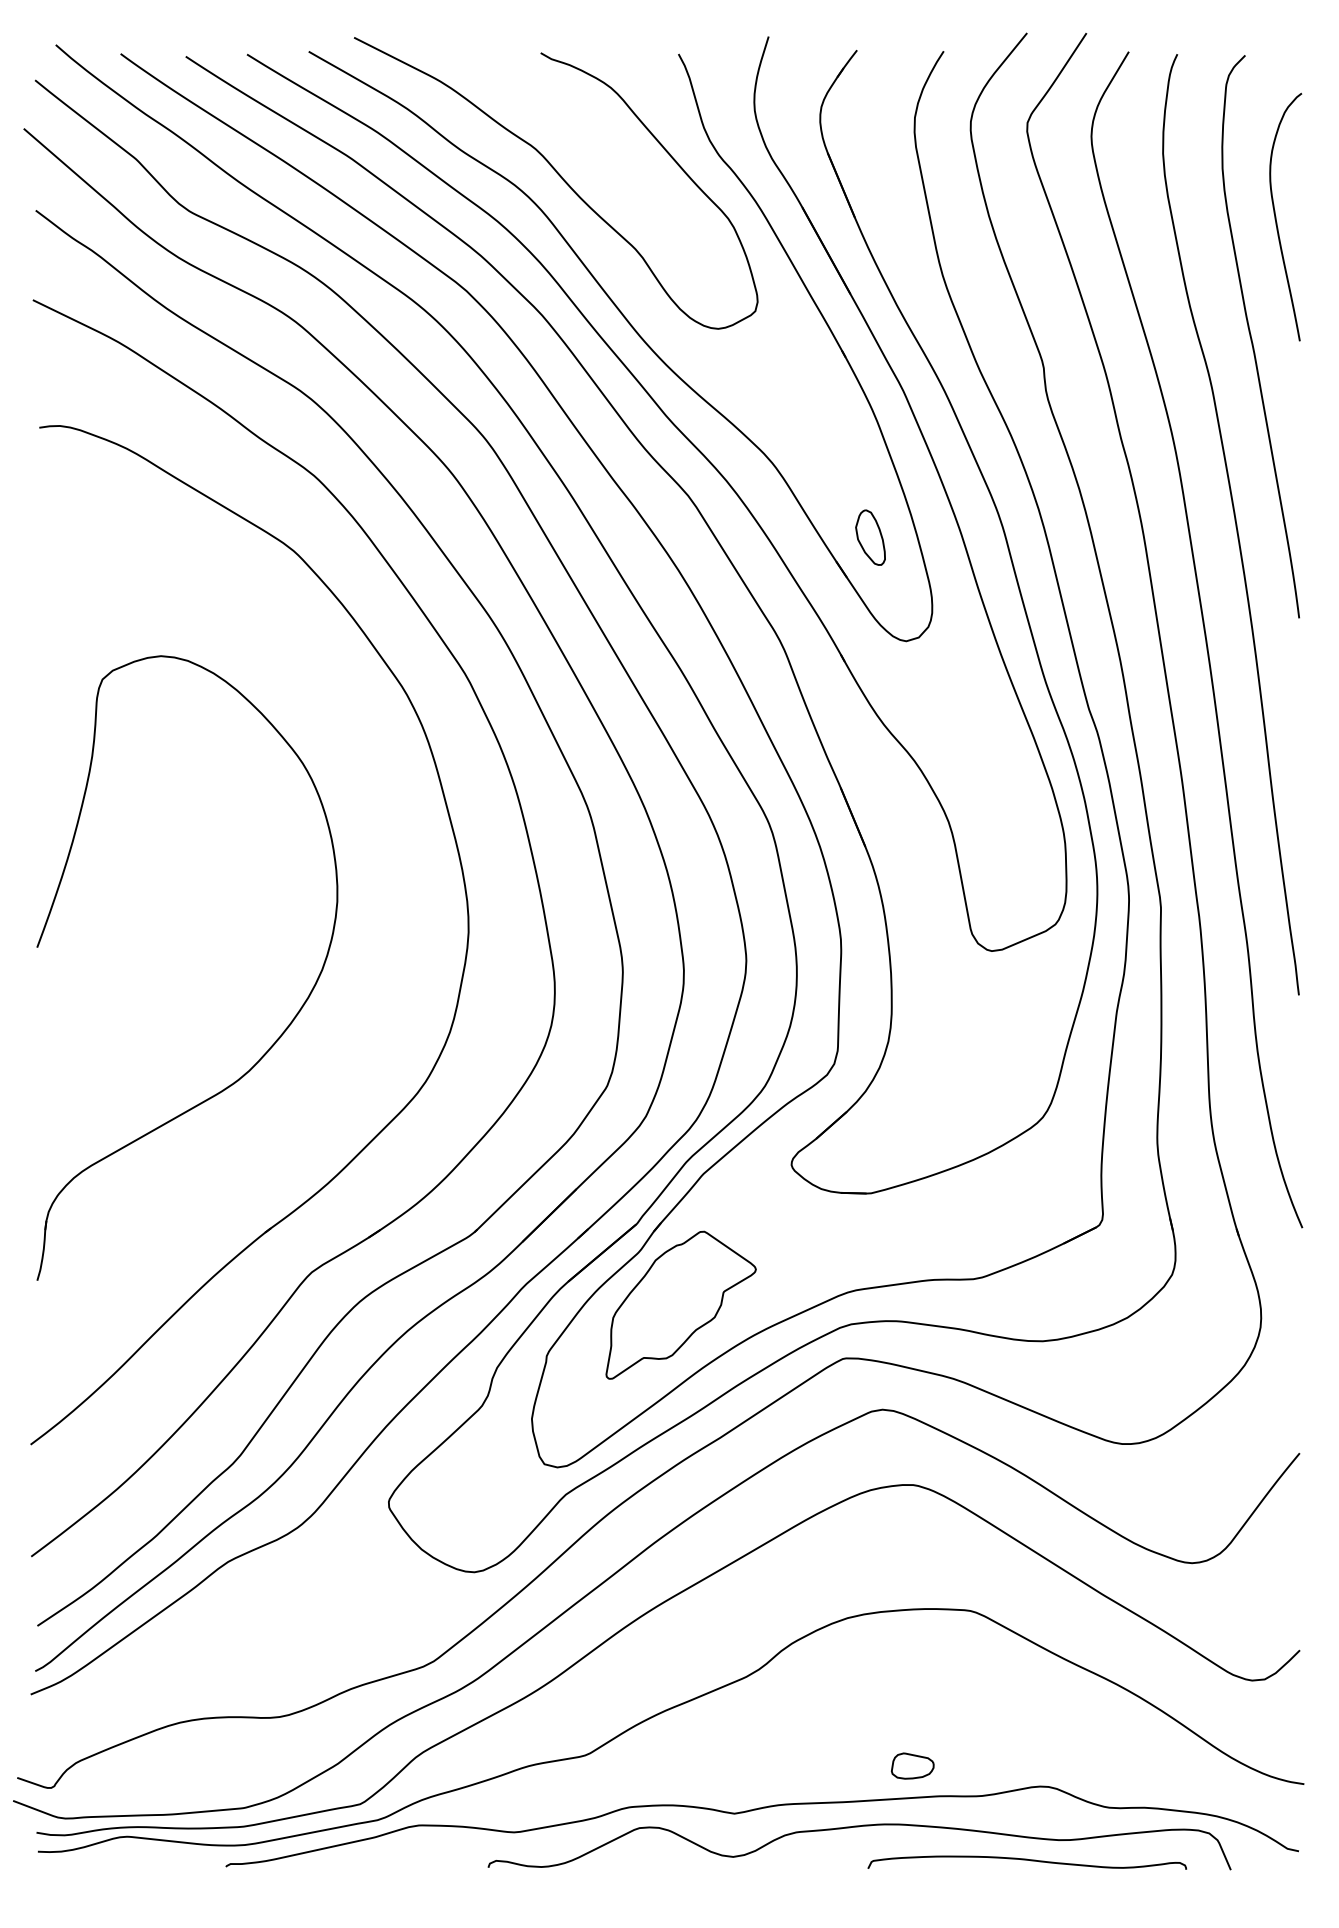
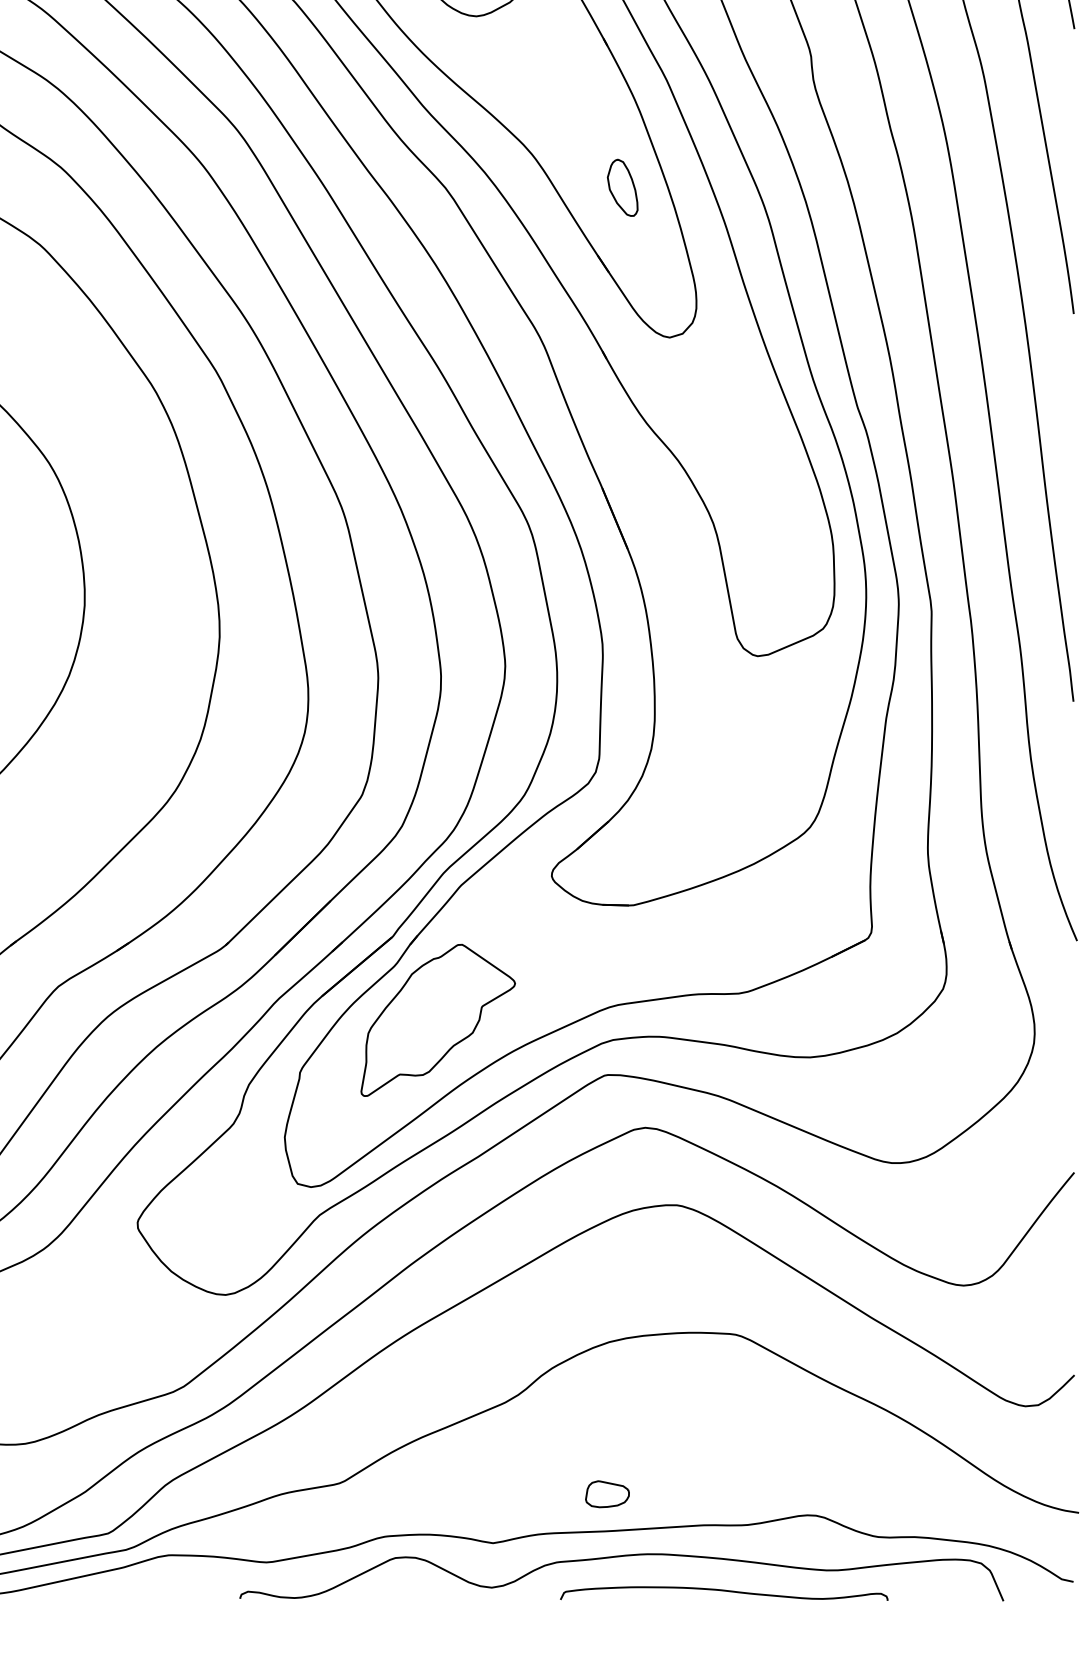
part: (870, 537) -> (622, 187), moved
part: (912, 1765) -> (607, 1493), moved
curve: (1026, 1860) -> (723, 1591), moved

